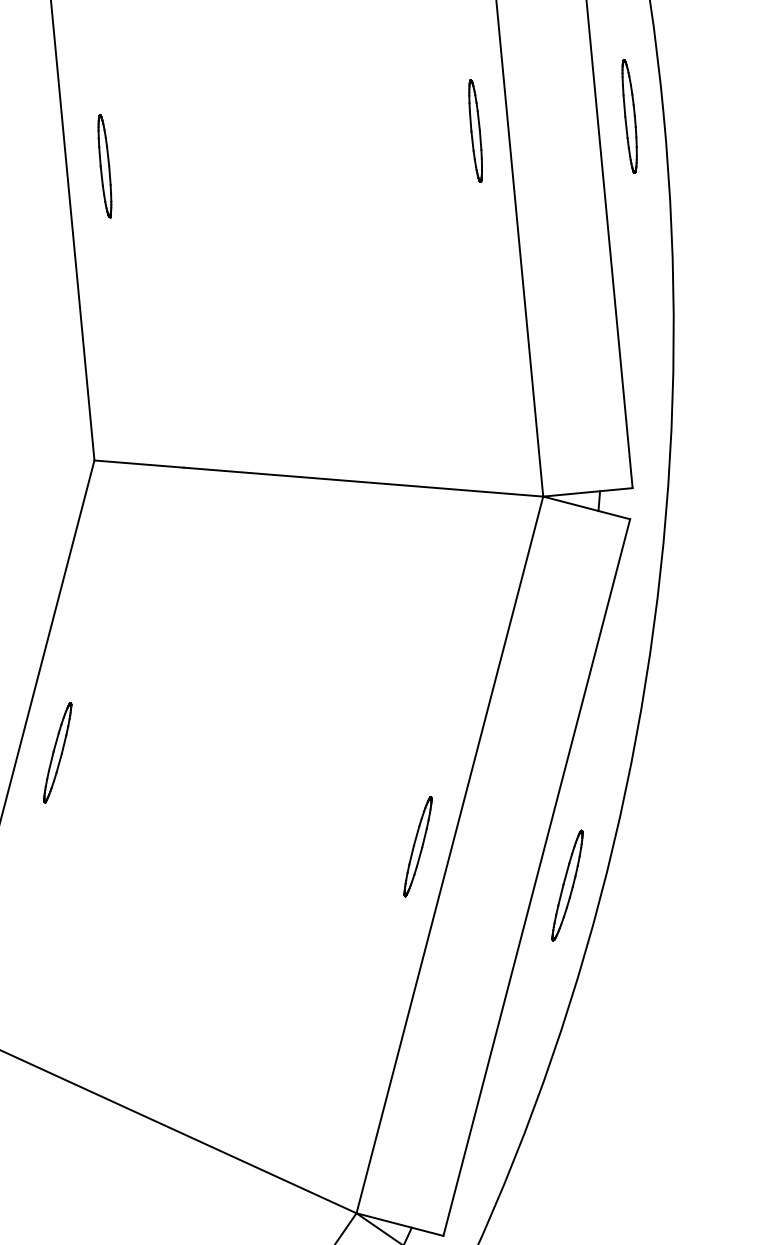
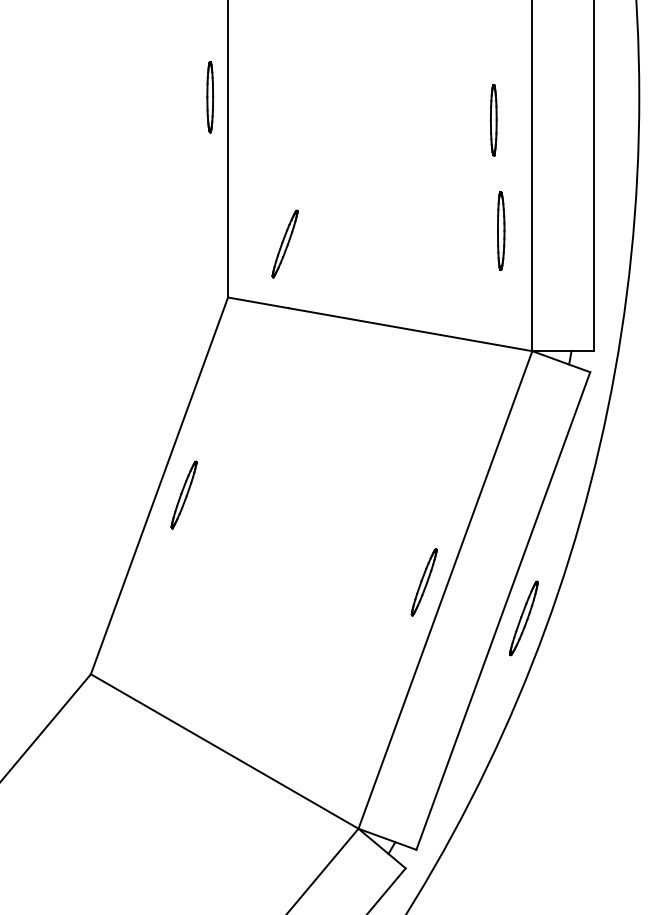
part: (630, 115) -> (501, 230), moved
part: (475, 131) -> (493, 120), moved
part: (105, 166) -> (210, 97), moved
part: (168, 374) -> (284, 243), added

